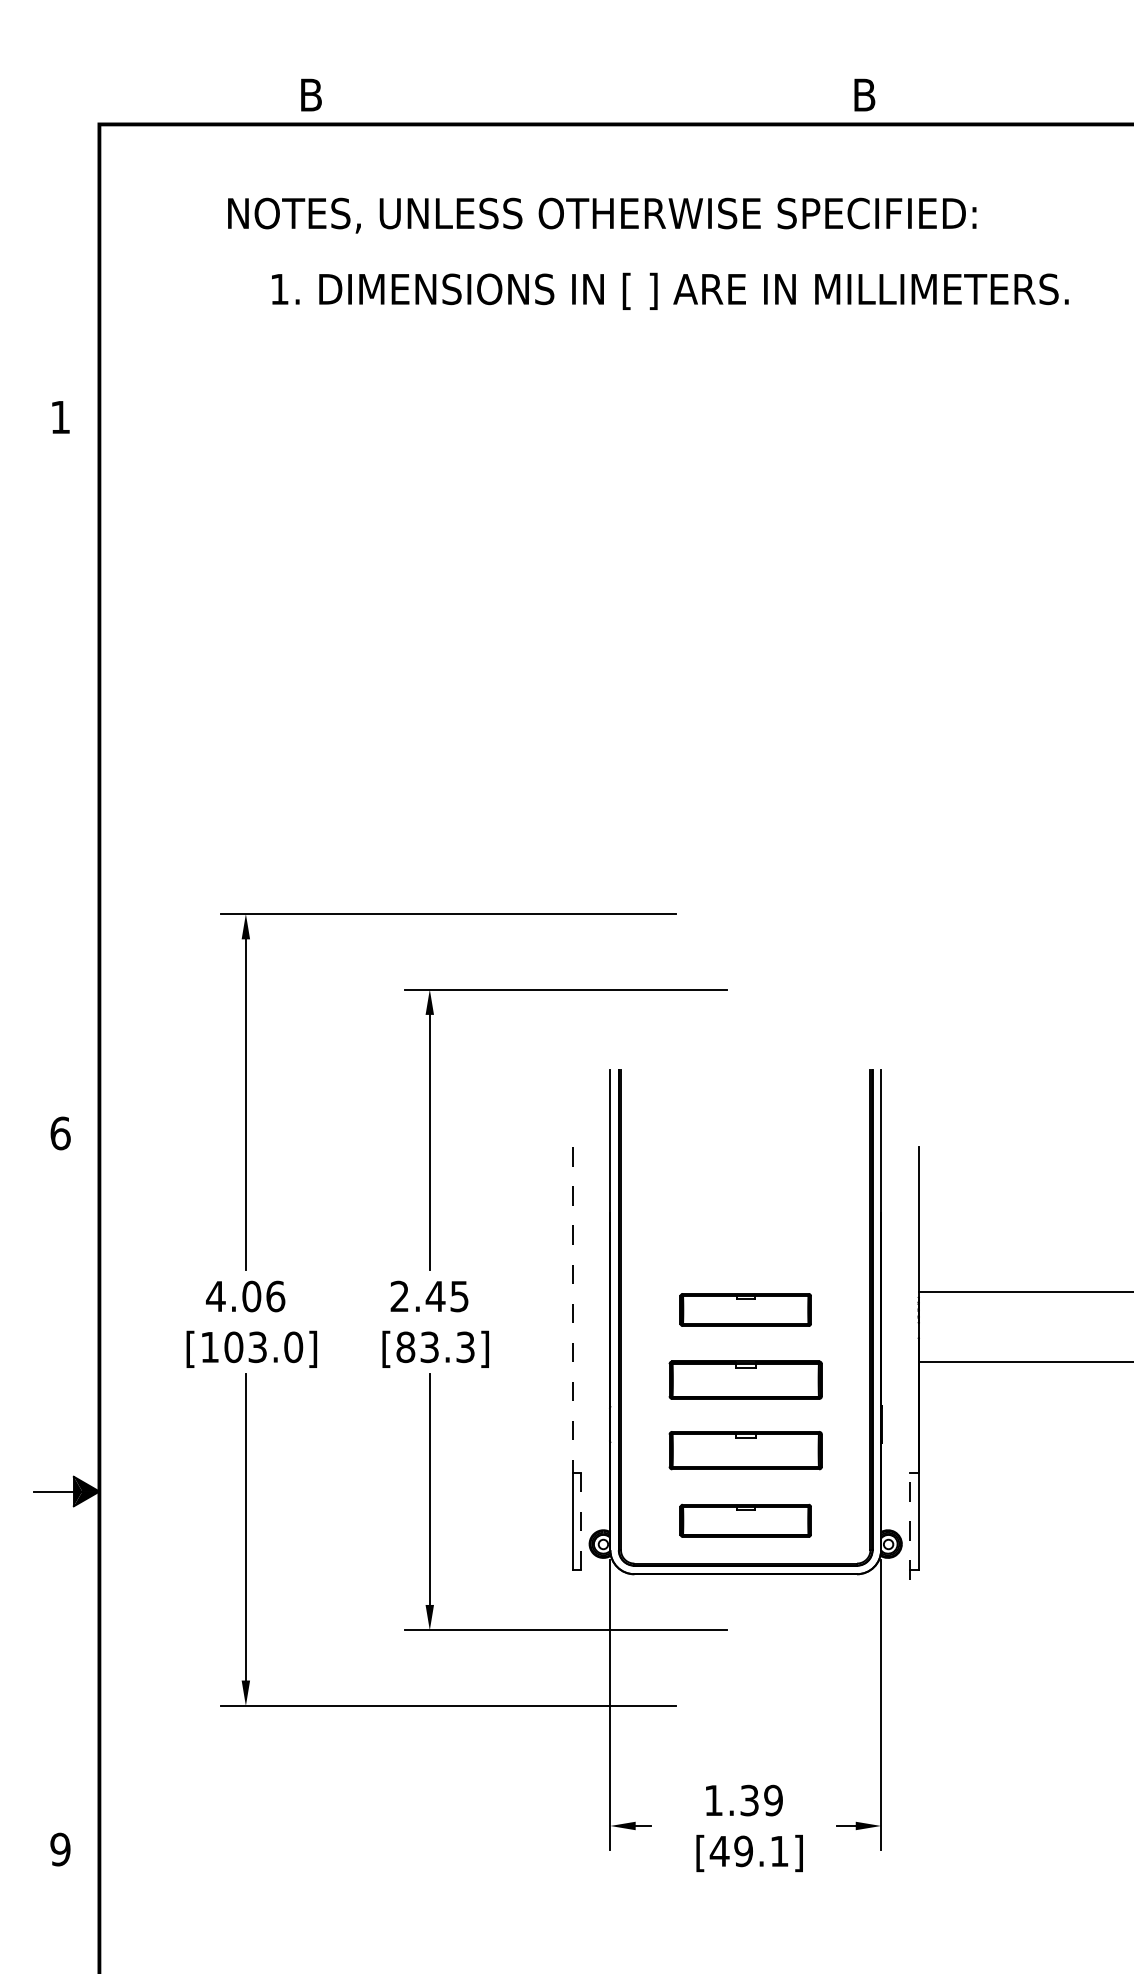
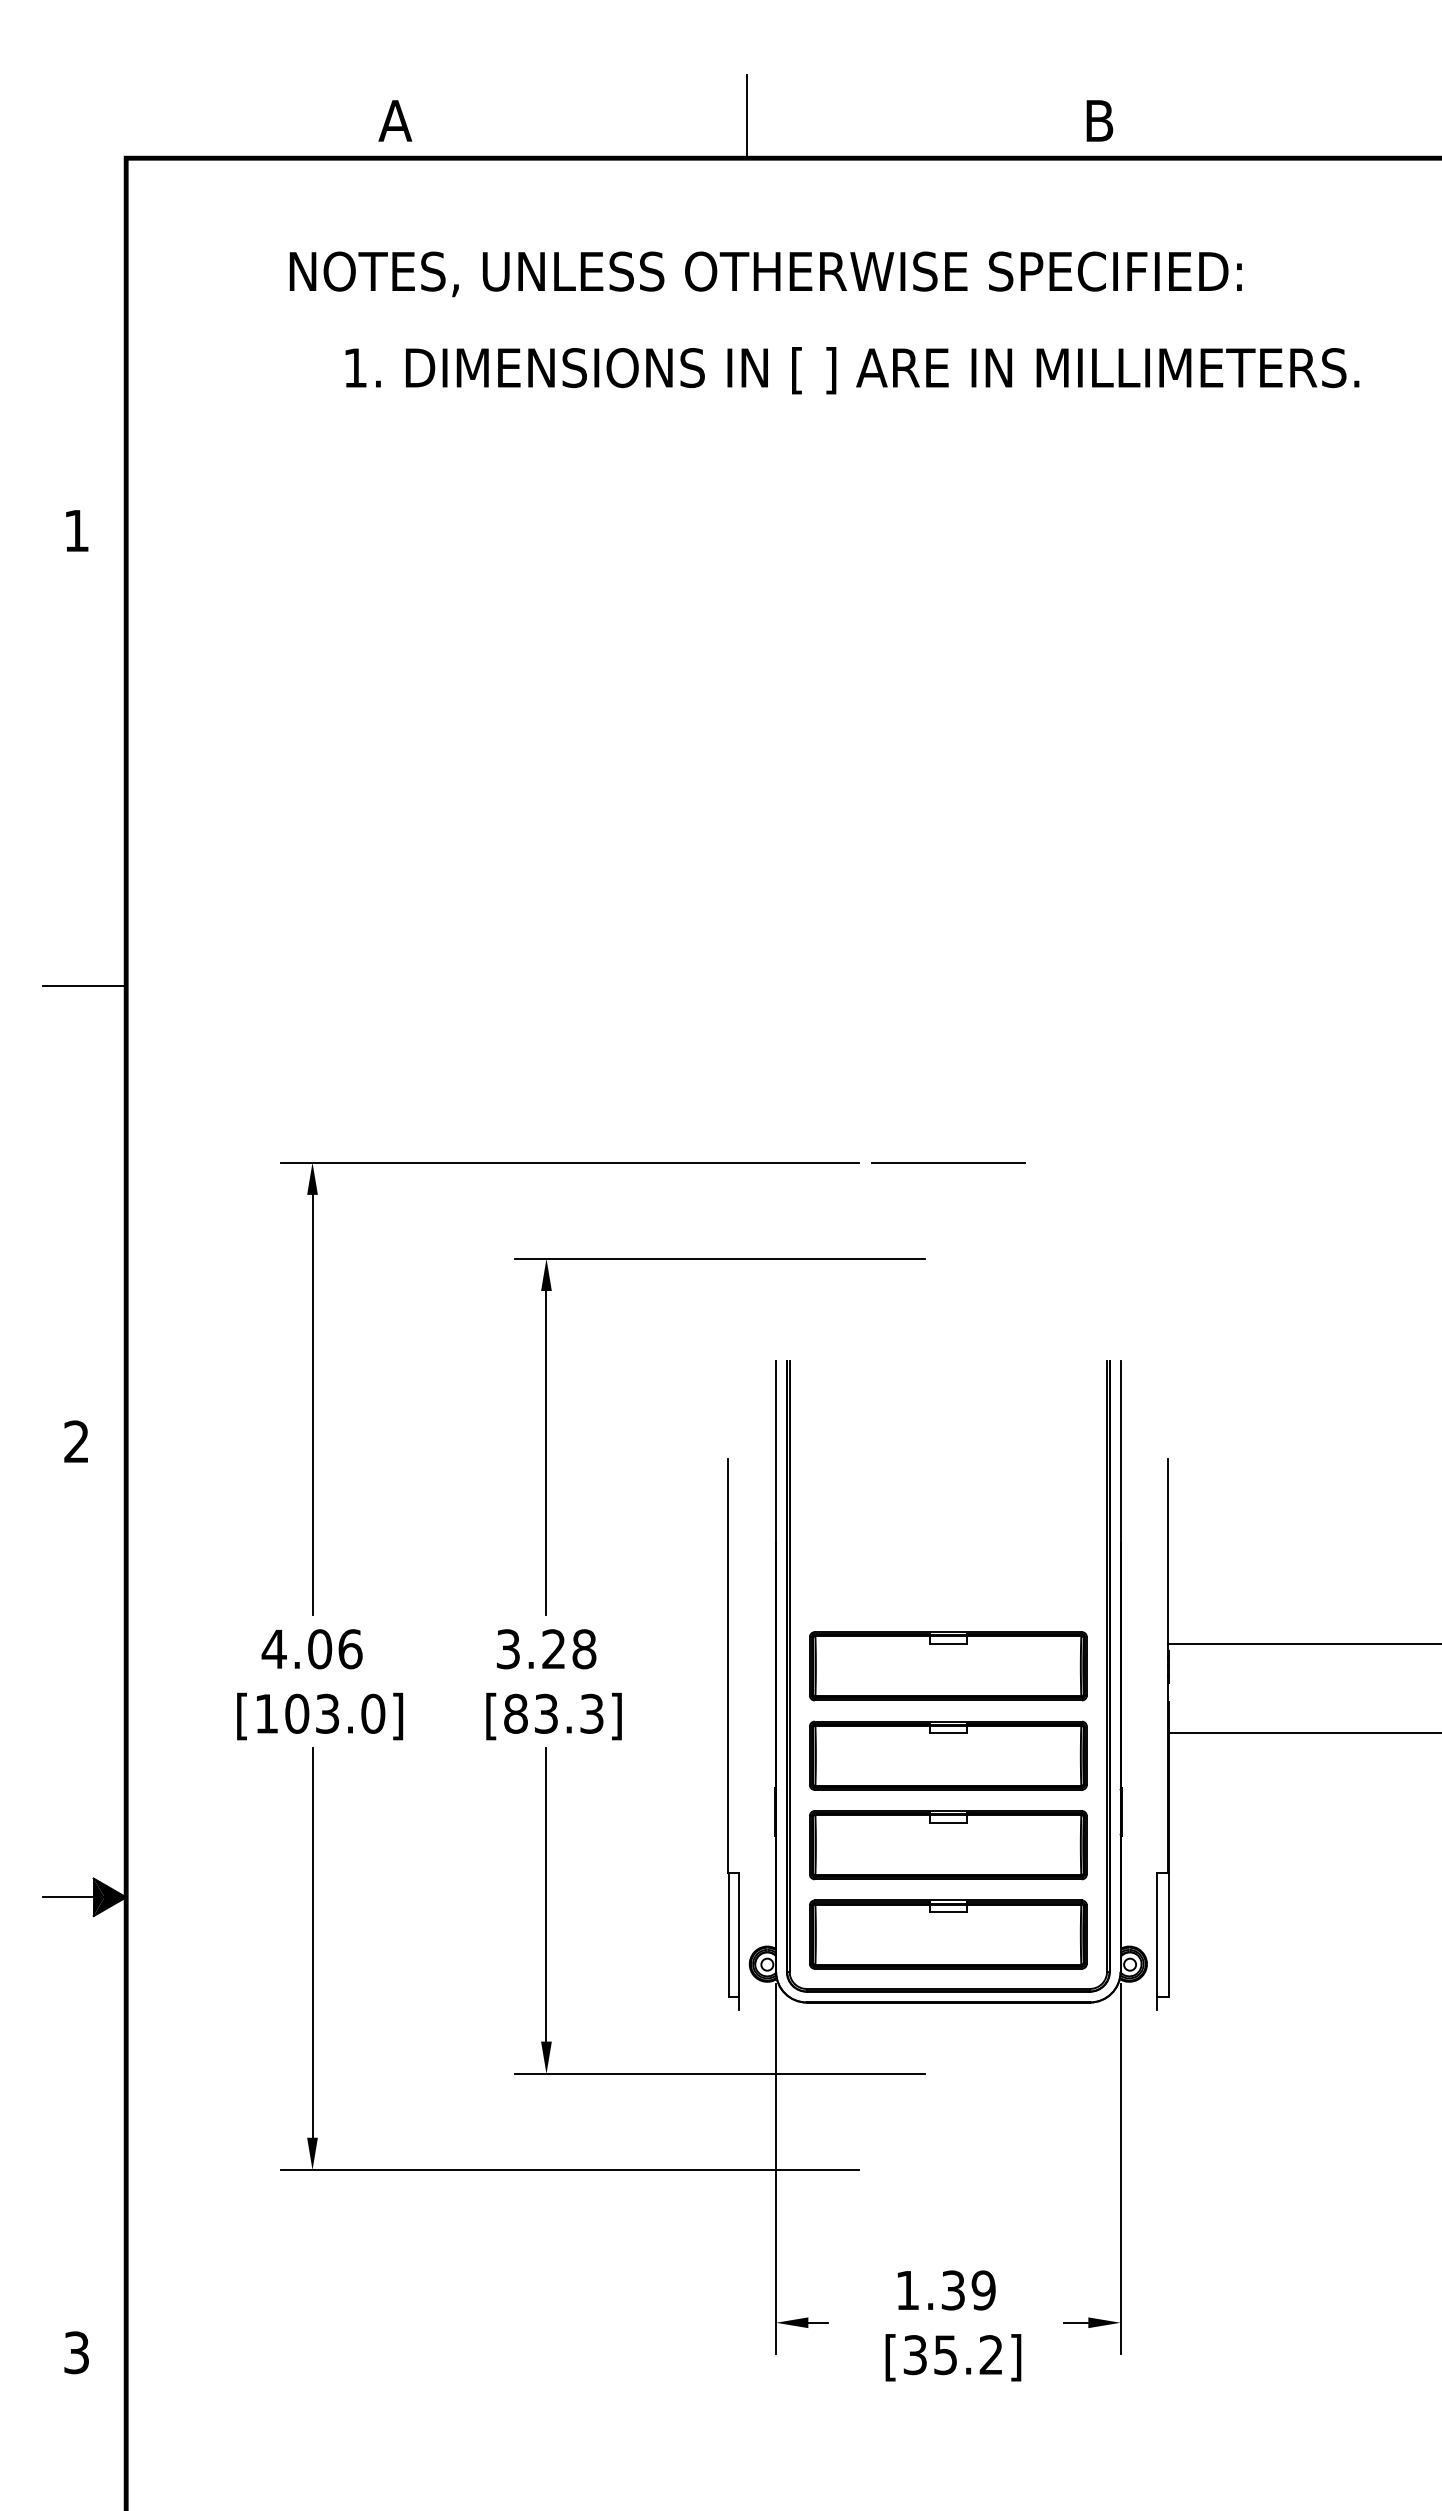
line: (587, 91) -> (747, 116), added
text: (311, 94) -> (395, 120), B -> A
line: (66, 775) -> (84, 986), added
line: (745, 913) -> (947, 1162), added
text: (60, 1133) -> (76, 1441), 6 -> 2
text: (429, 1296) -> (546, 1649), 2.45 -> 3.28
line: (572, 1310) -> (728, 1666), dashed -> solid
part: (745, 1310) -> (948, 1666), size x1.67
part: (745, 1380) -> (948, 1755), size x1.43
part: (745, 1450) -> (948, 1845), size x1.43
part: (745, 1520) -> (948, 1934), size x1.67
line: (910, 1525) -> (1157, 1940), dashed -> solid
line: (581, 1526) -> (739, 1941), dashed -> solid
text: (60, 1849) -> (76, 2352), 9 -> 3
text: (748, 1851) -> (952, 2355), [49.1] -> [35.2]

